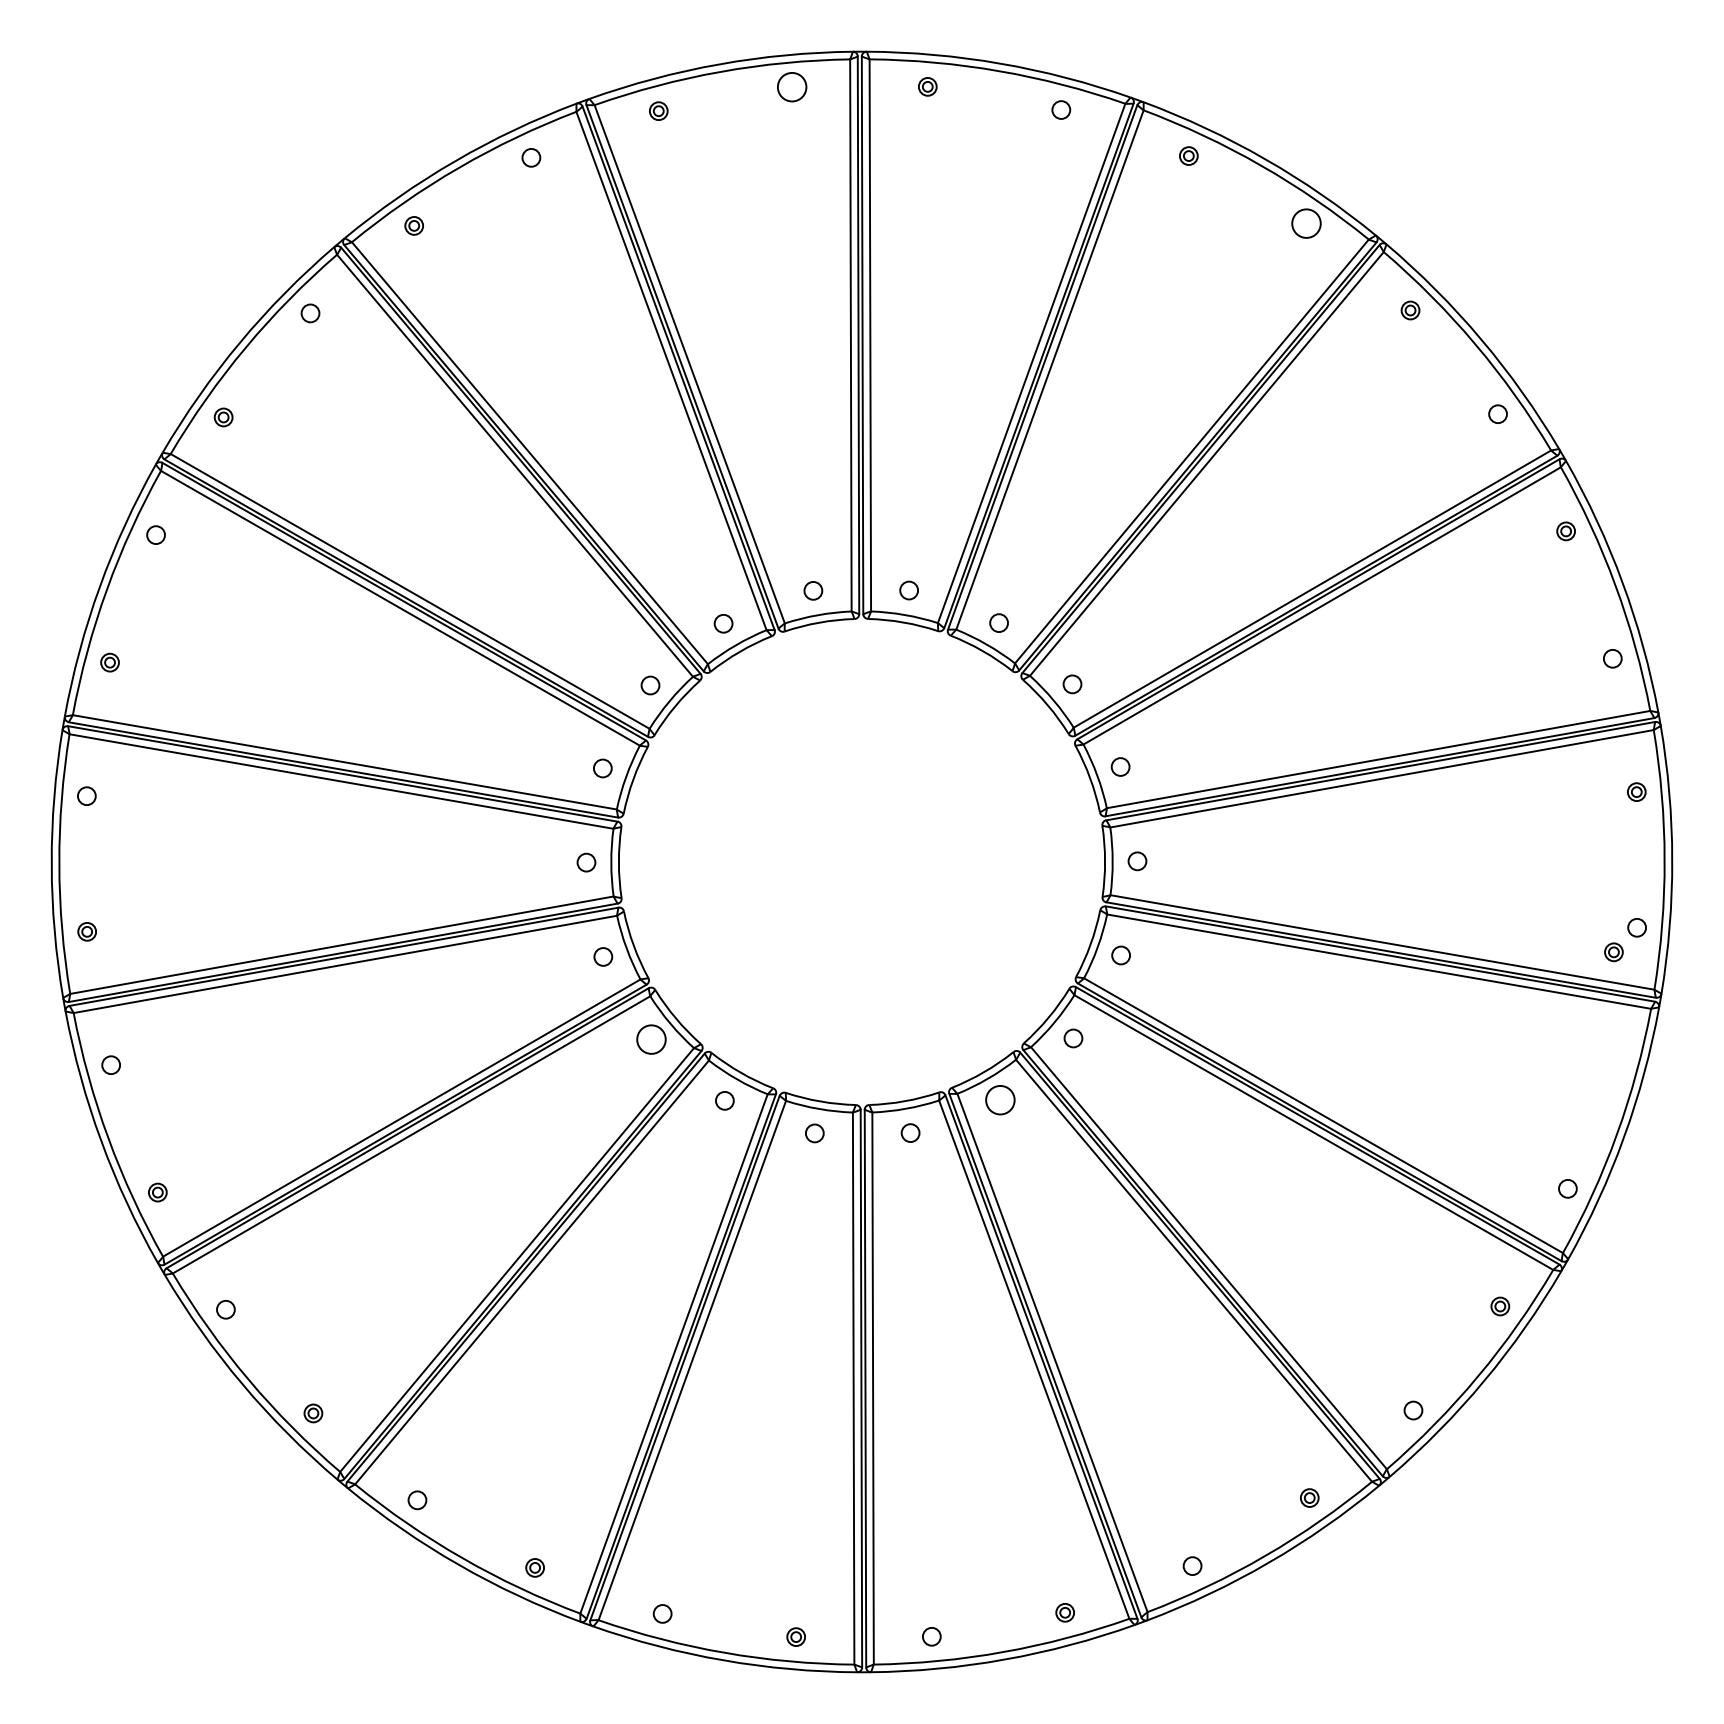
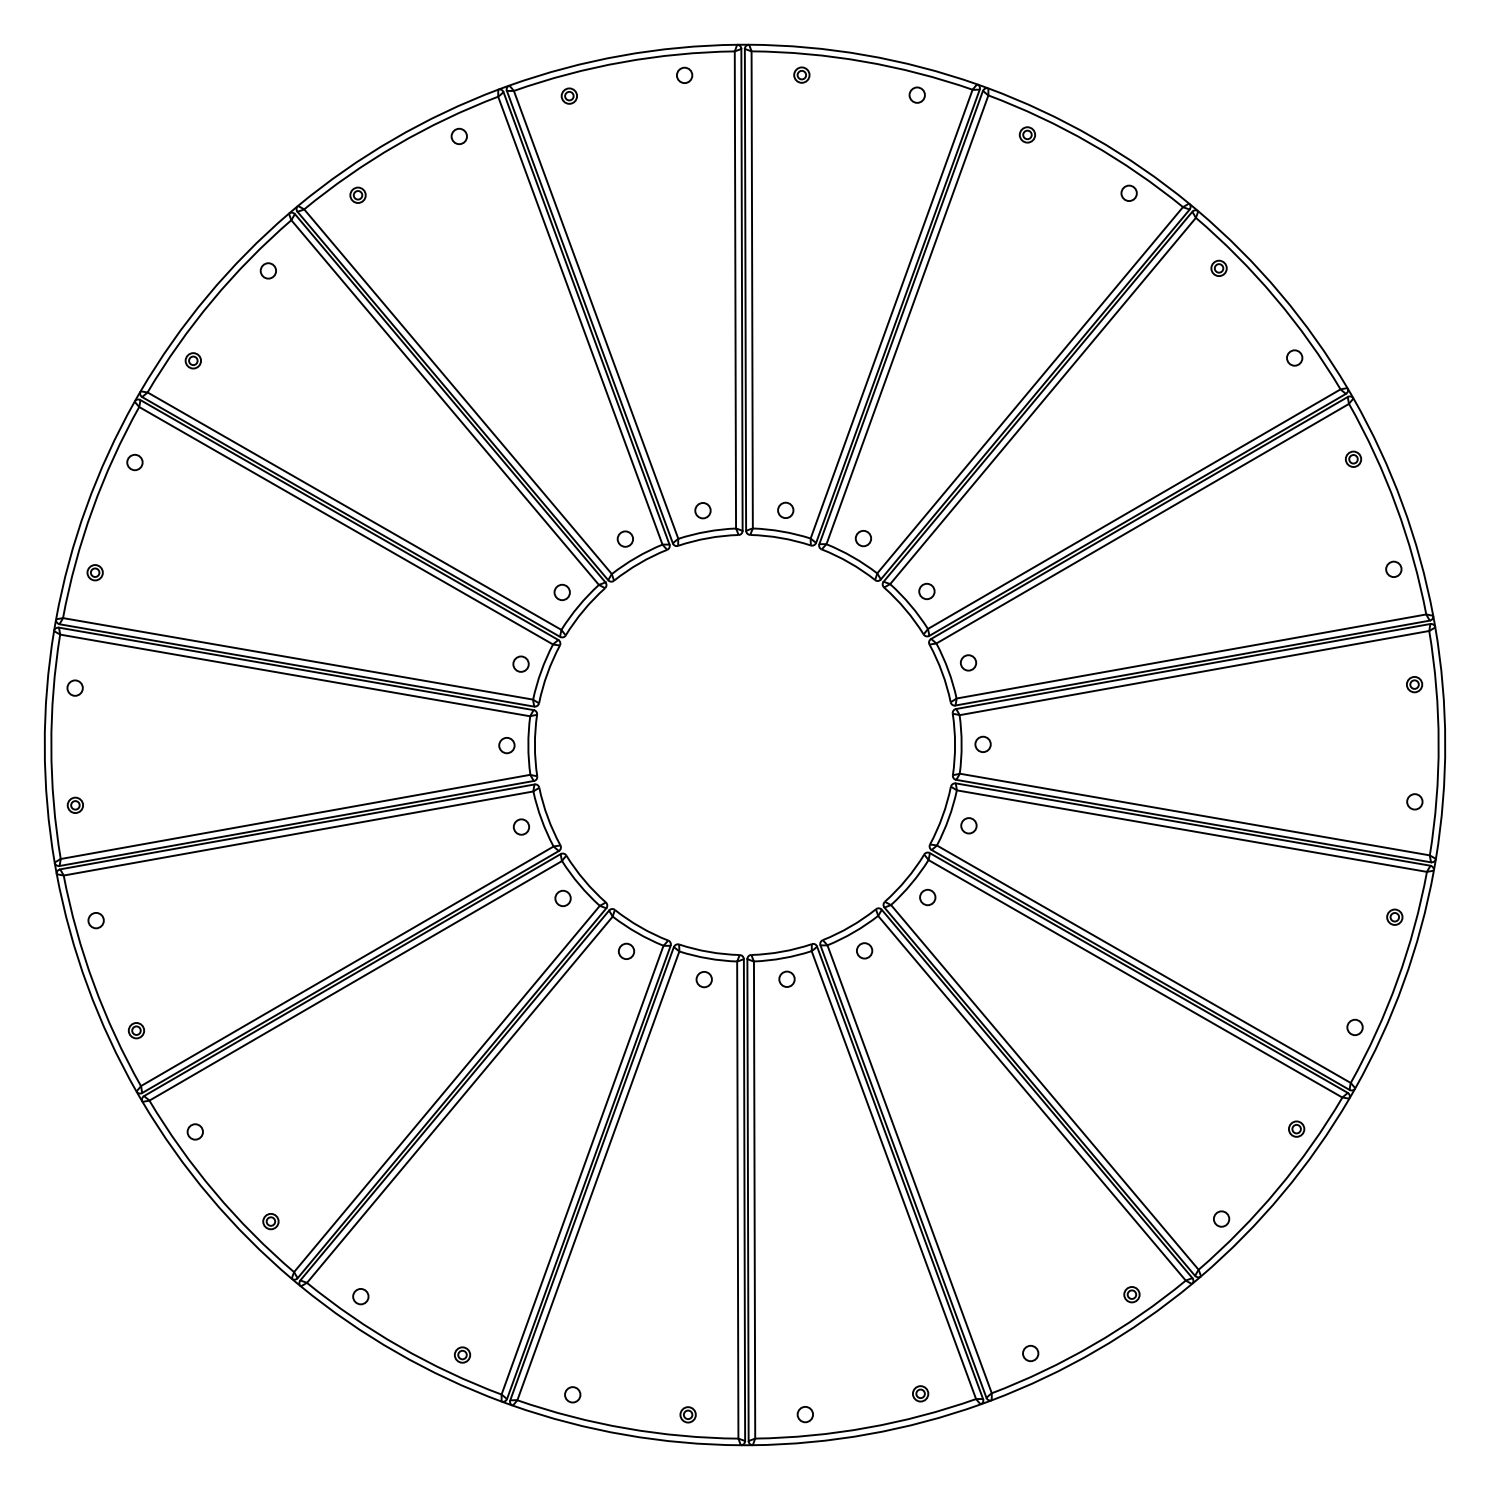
circle: (792, 87) -> (684, 75), size x0.62
circle: (1306, 223) -> (1129, 193), size x0.62
part: (1613, 952) -> (1394, 917), moved
circle: (651, 1039) -> (563, 898), size x0.62
circle: (1000, 1100) -> (864, 951), size x0.62

